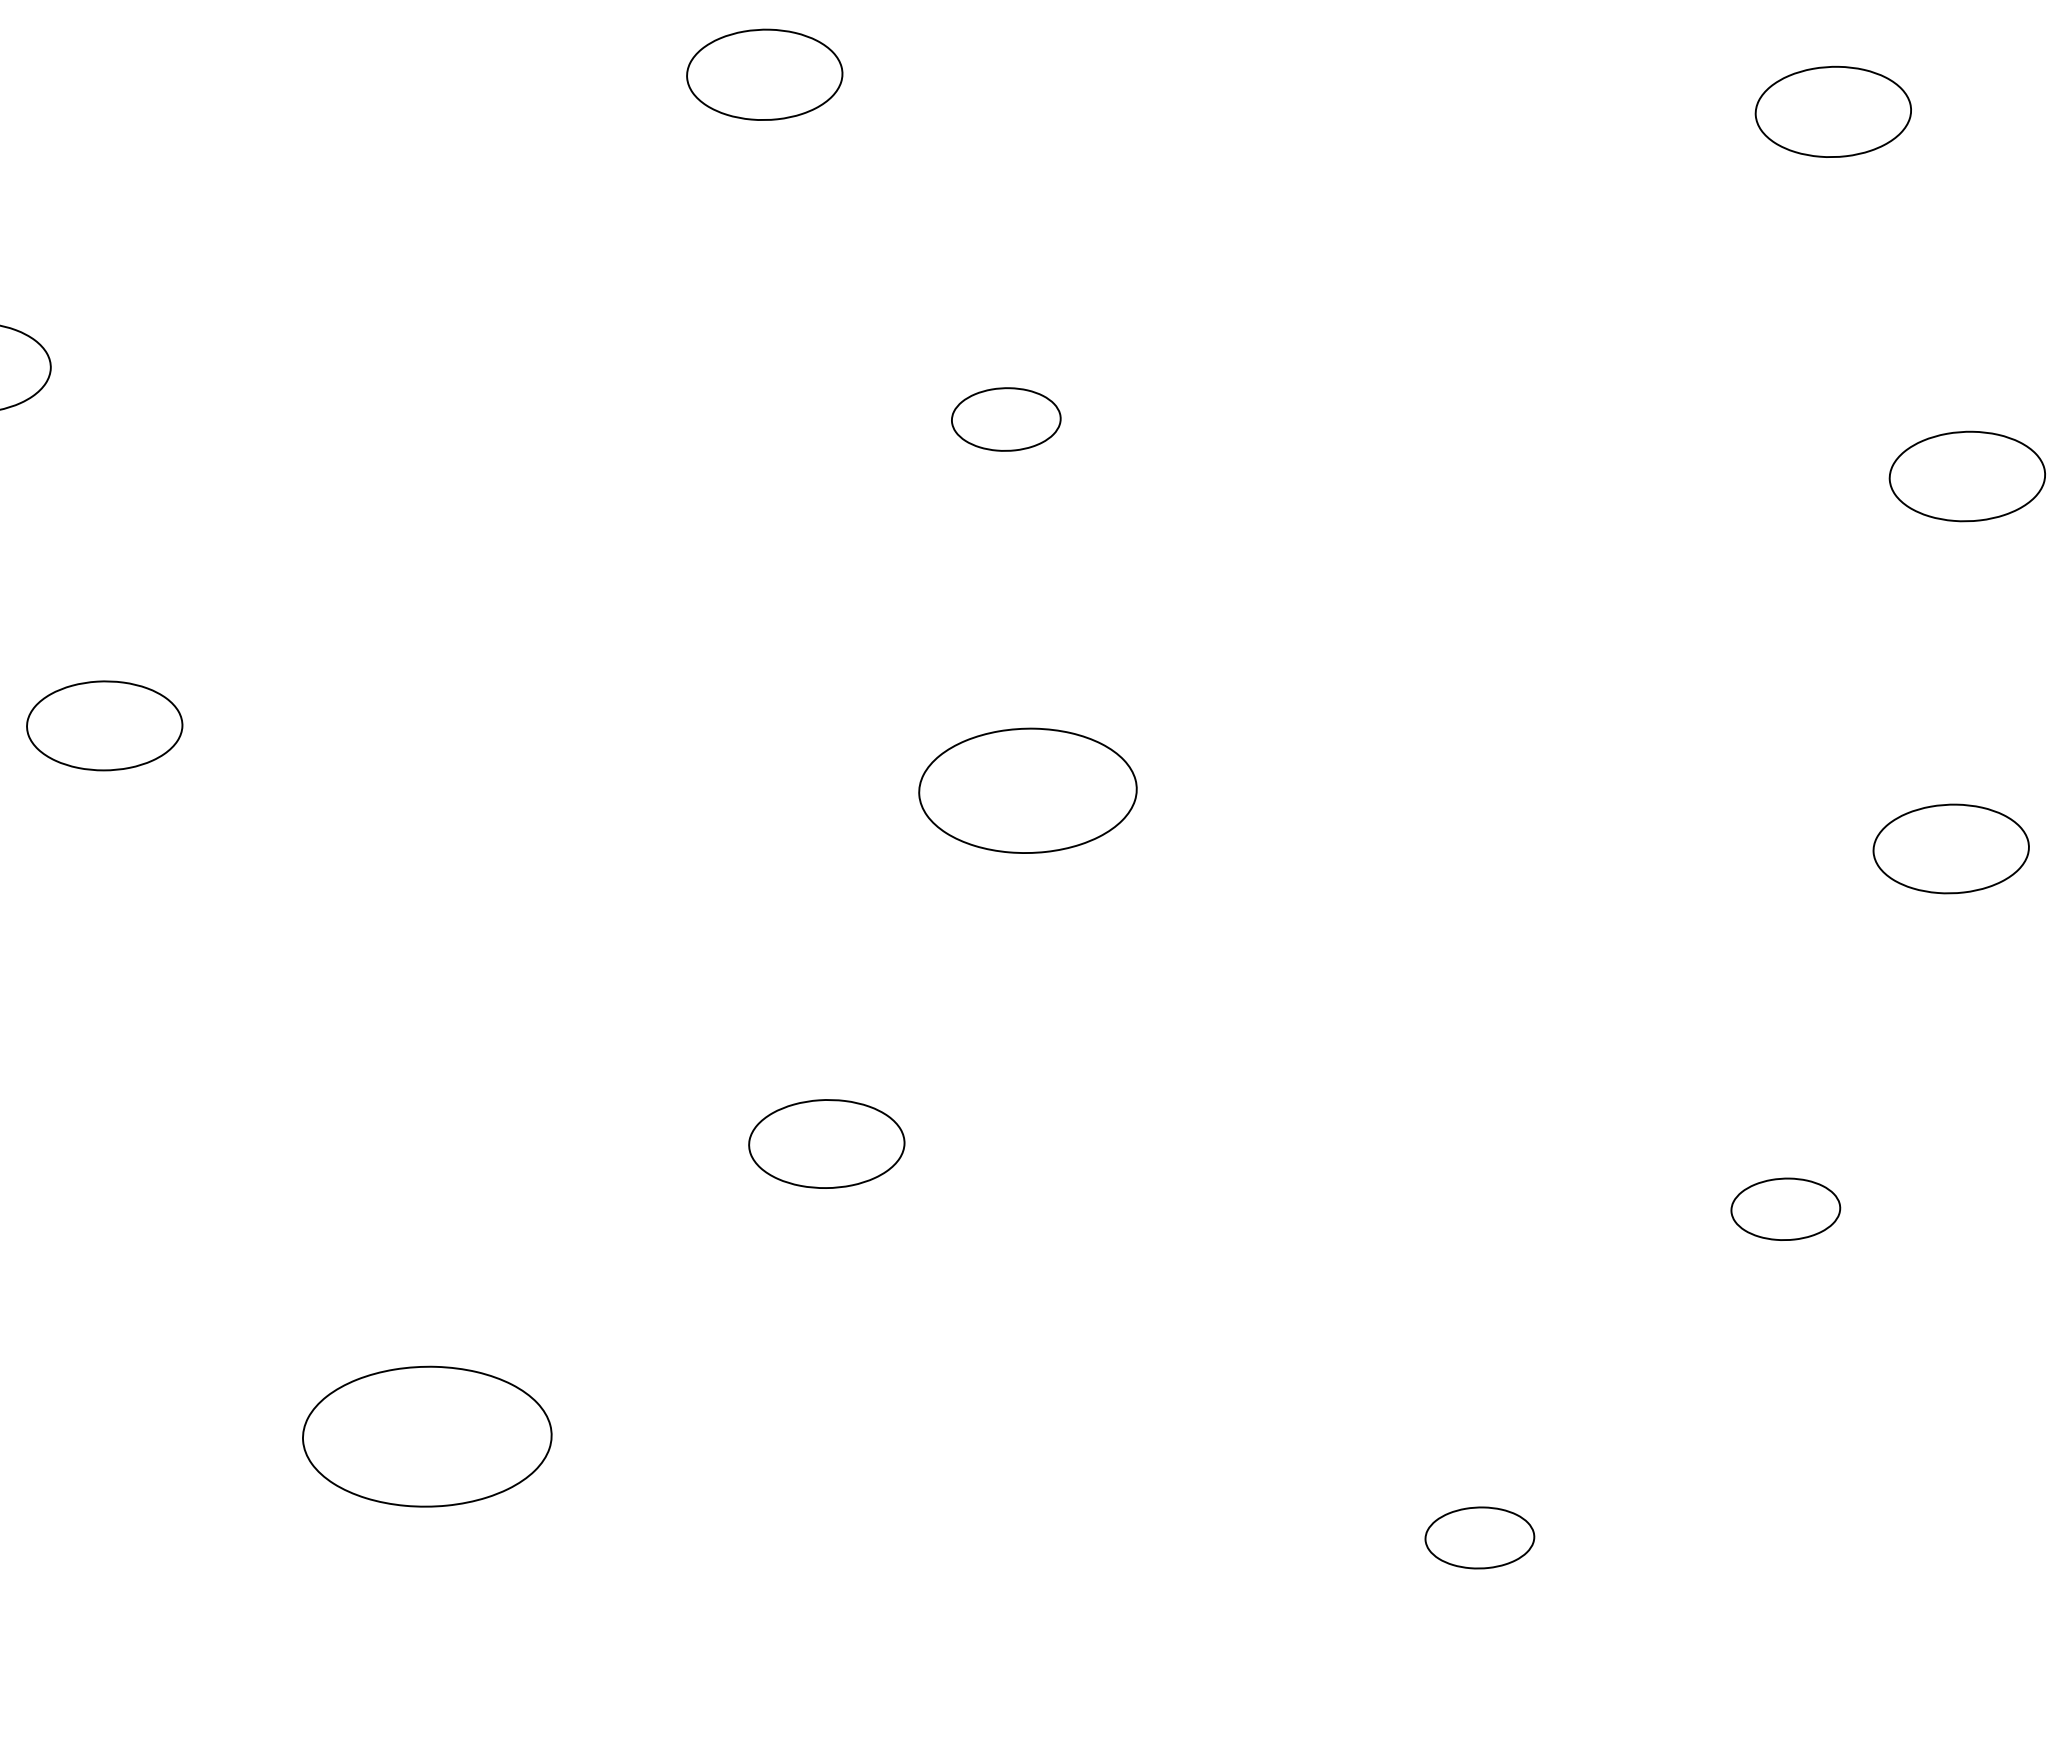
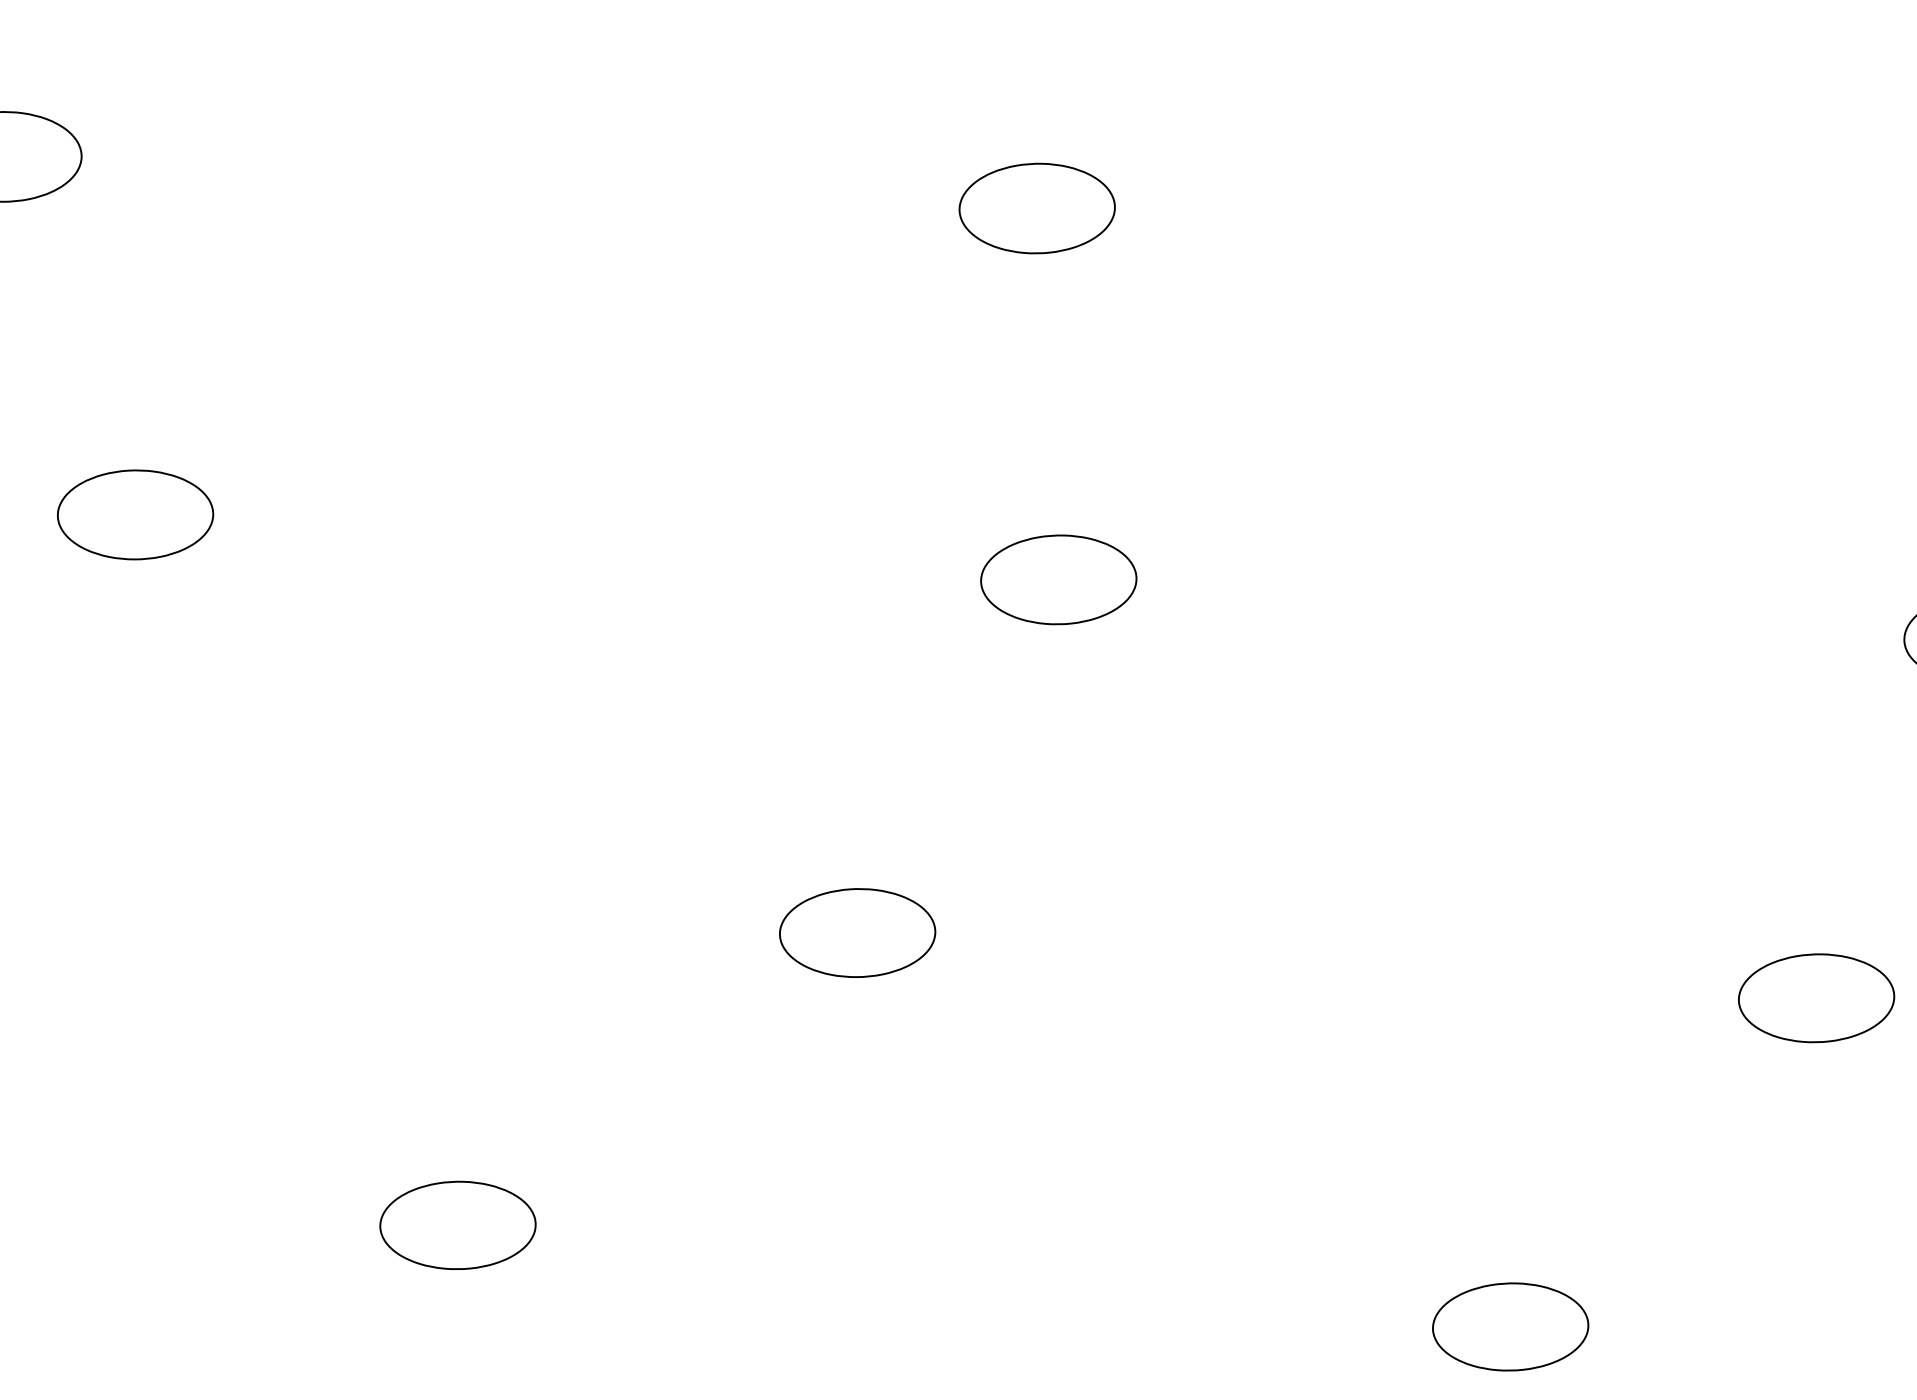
part: (1005, 419) -> (1036, 208), size x1.43
part: (1027, 790) -> (1058, 579), size x0.71
part: (1785, 1209) -> (1816, 998), size x1.43
part: (426, 1435) -> (457, 1224), size x0.62
part: (1479, 1537) -> (1510, 1326), size x1.43

